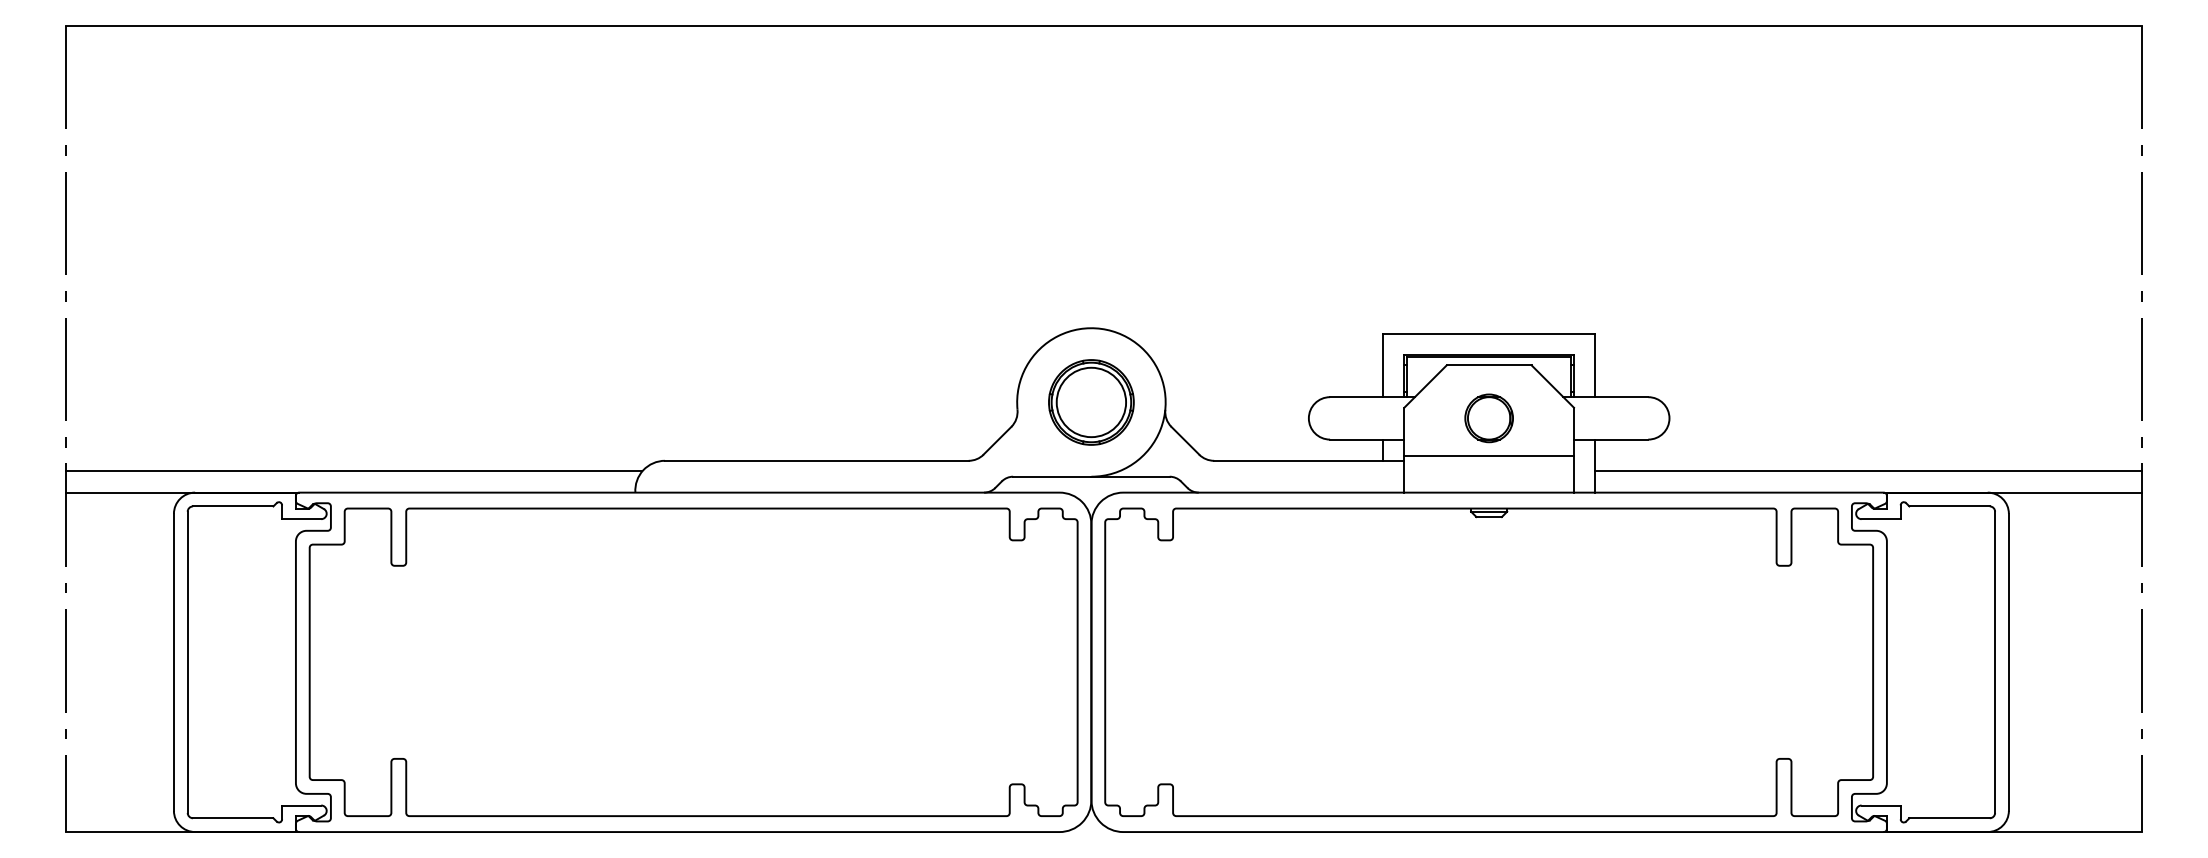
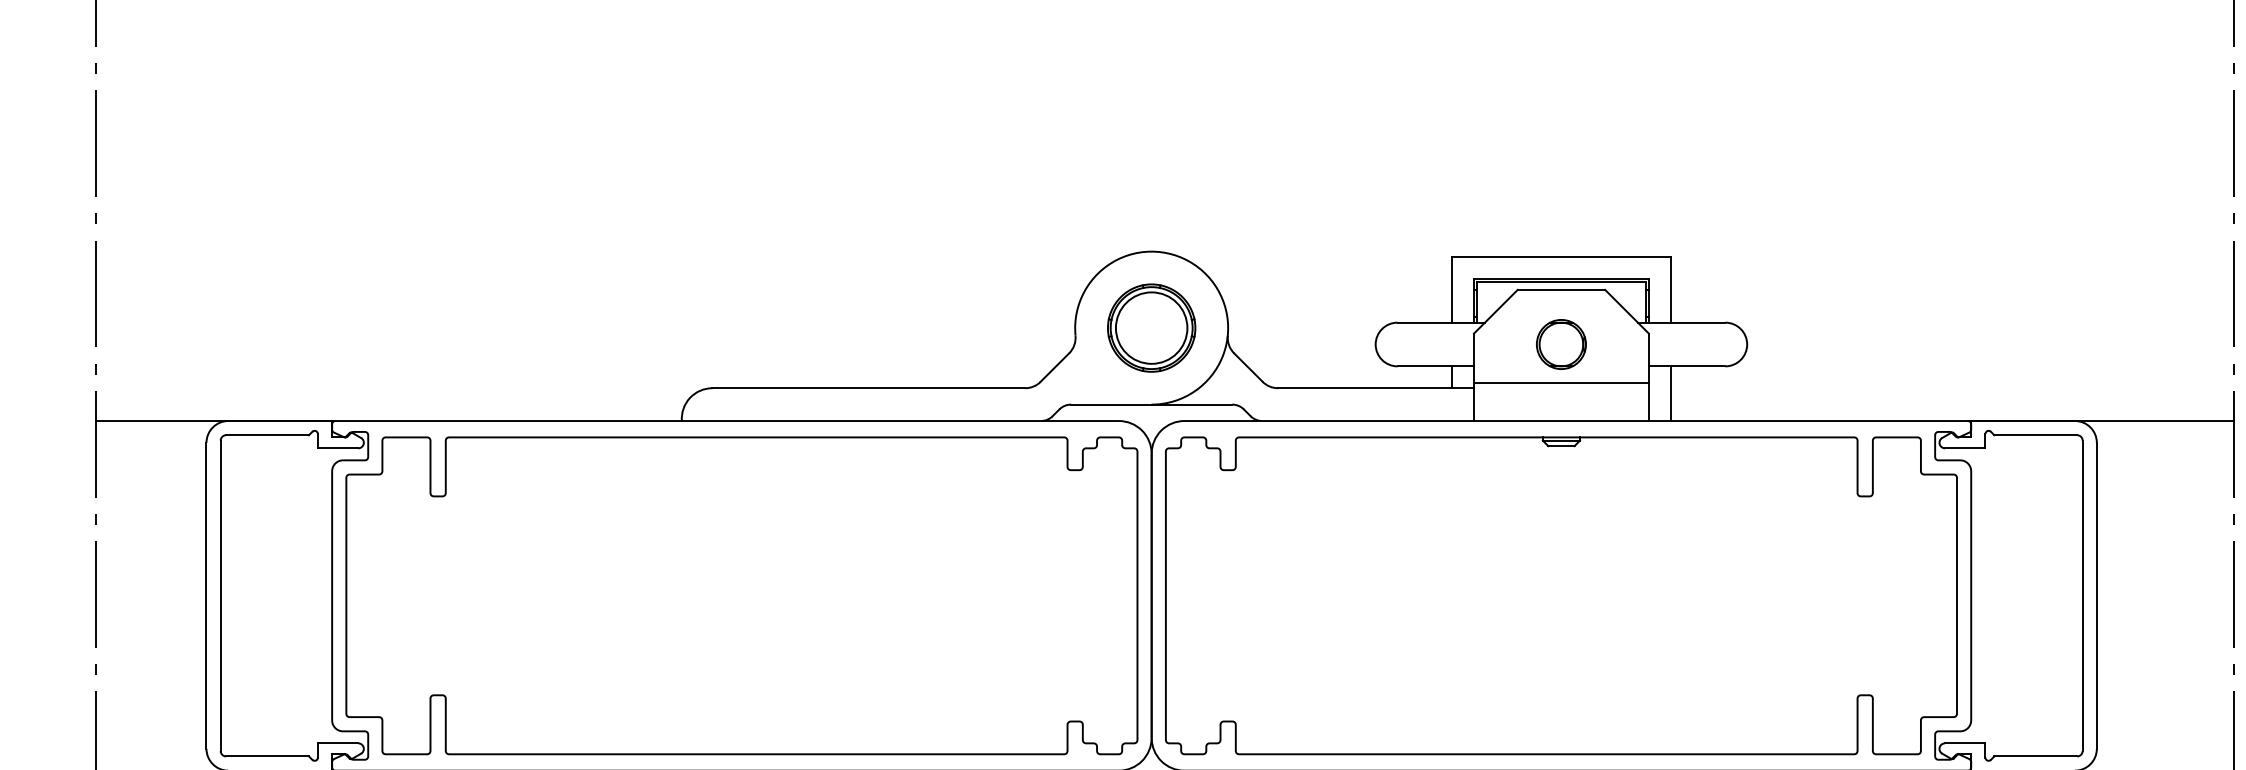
line: (354, 471) -> (392, 399), removed
line: (1868, 471) -> (1952, 399), removed

